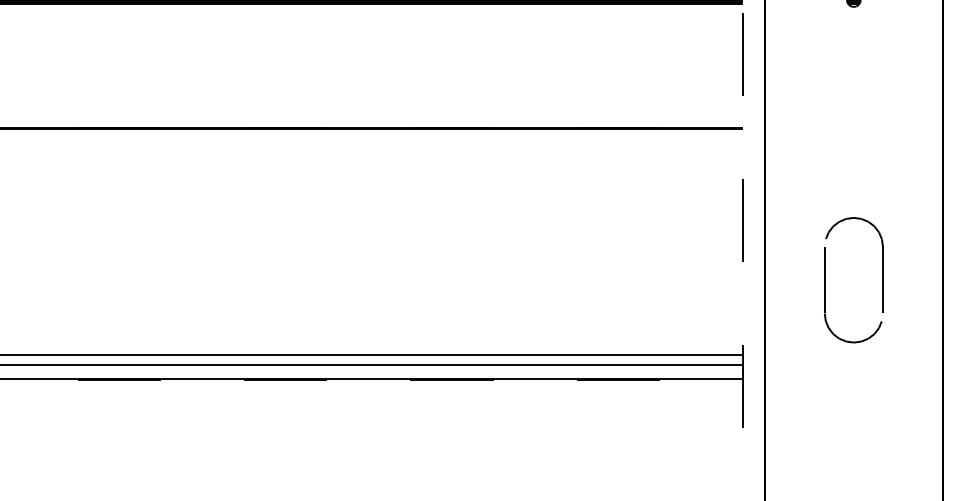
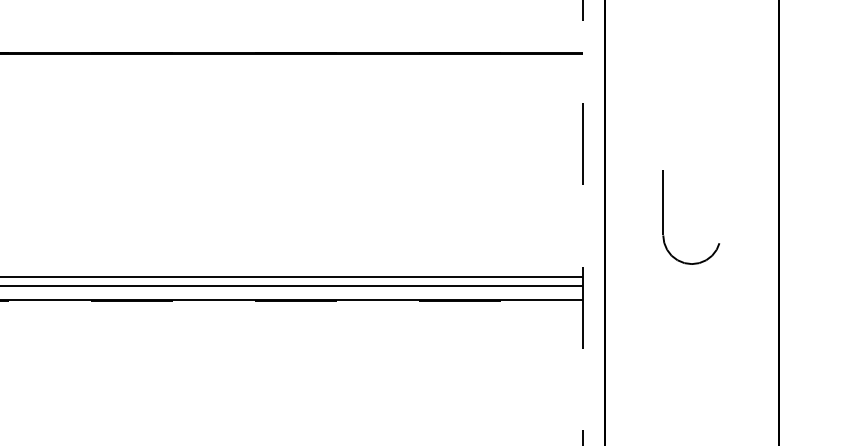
part: (882, 264) -> (720, 187), removed

